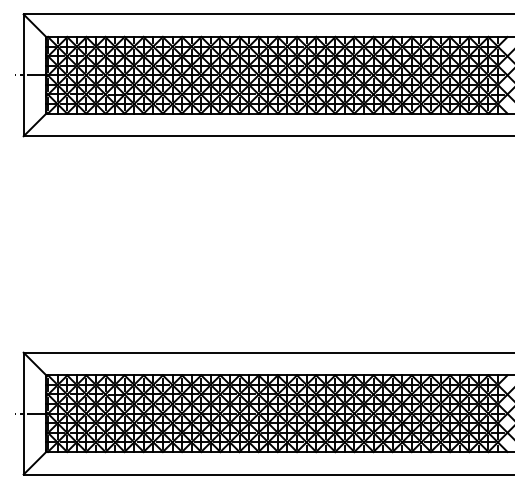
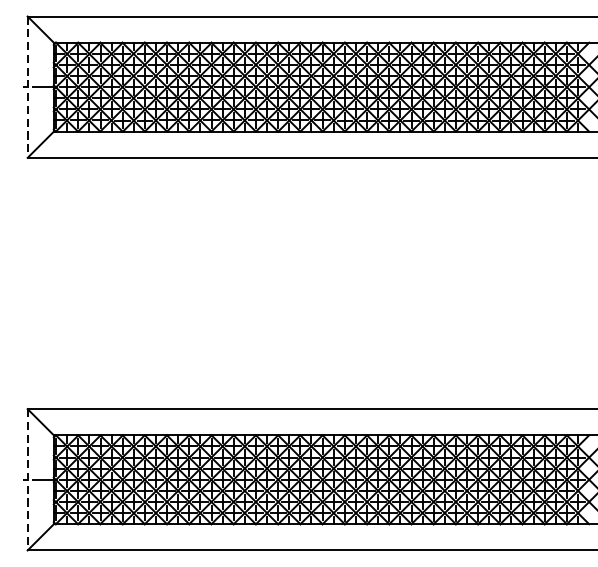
line: (23, 75) -> (27, 87), solid -> dashed
line: (23, 413) -> (27, 479), solid -> dashed

